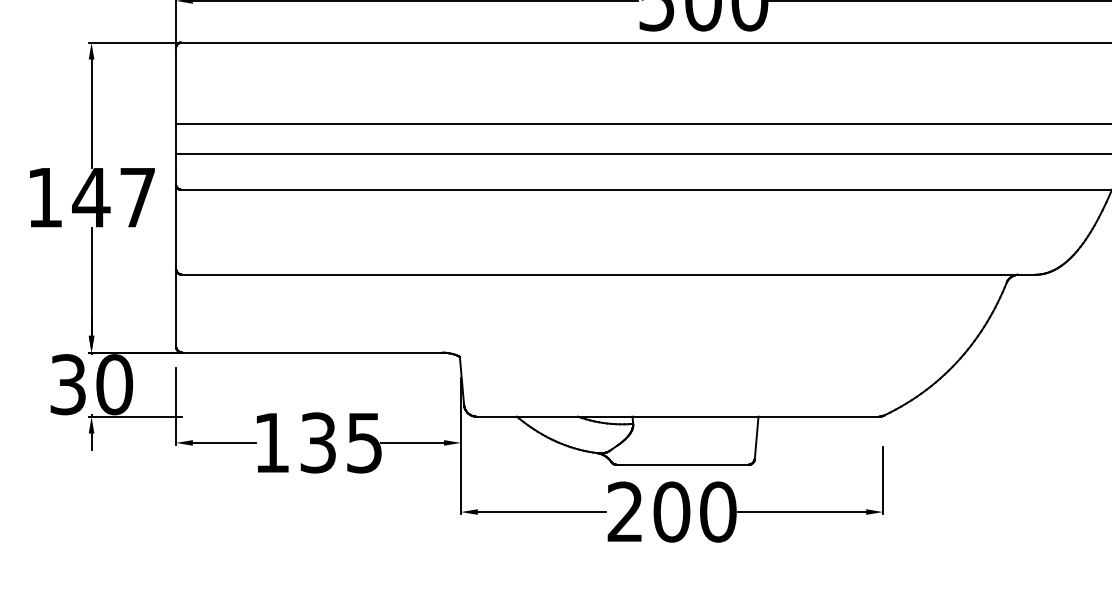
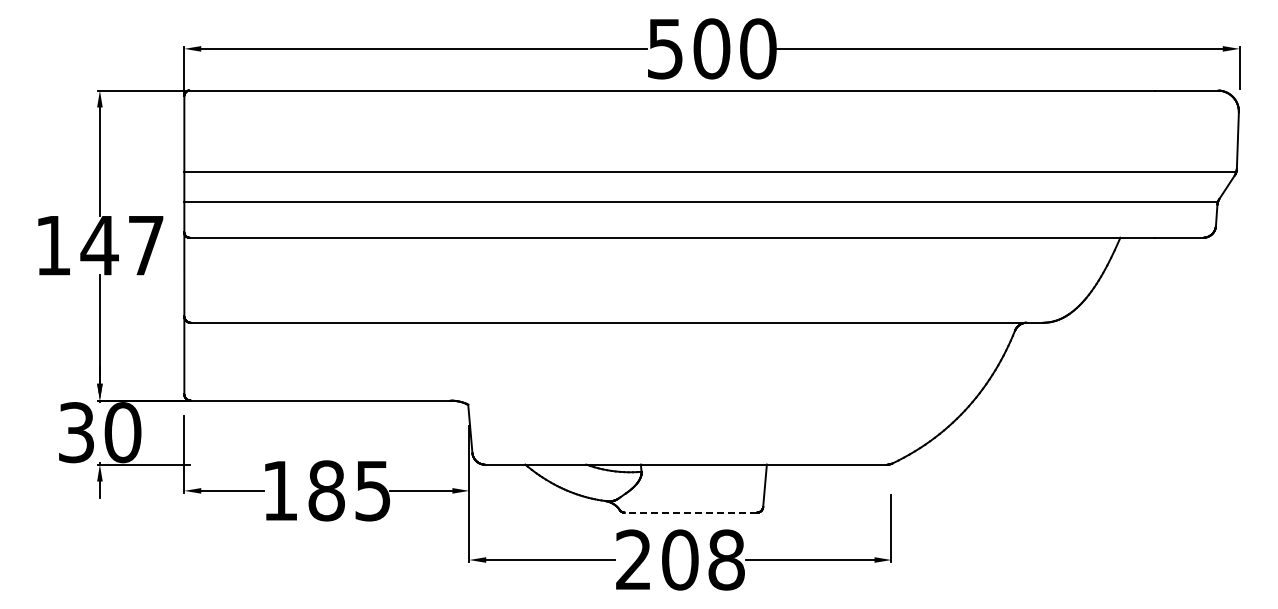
text: (318, 442) -> (326, 490), 135 -> 185
line: (682, 464) -> (690, 512), solid -> dashed
text: (718, 511) -> (726, 559), 200 -> 208

